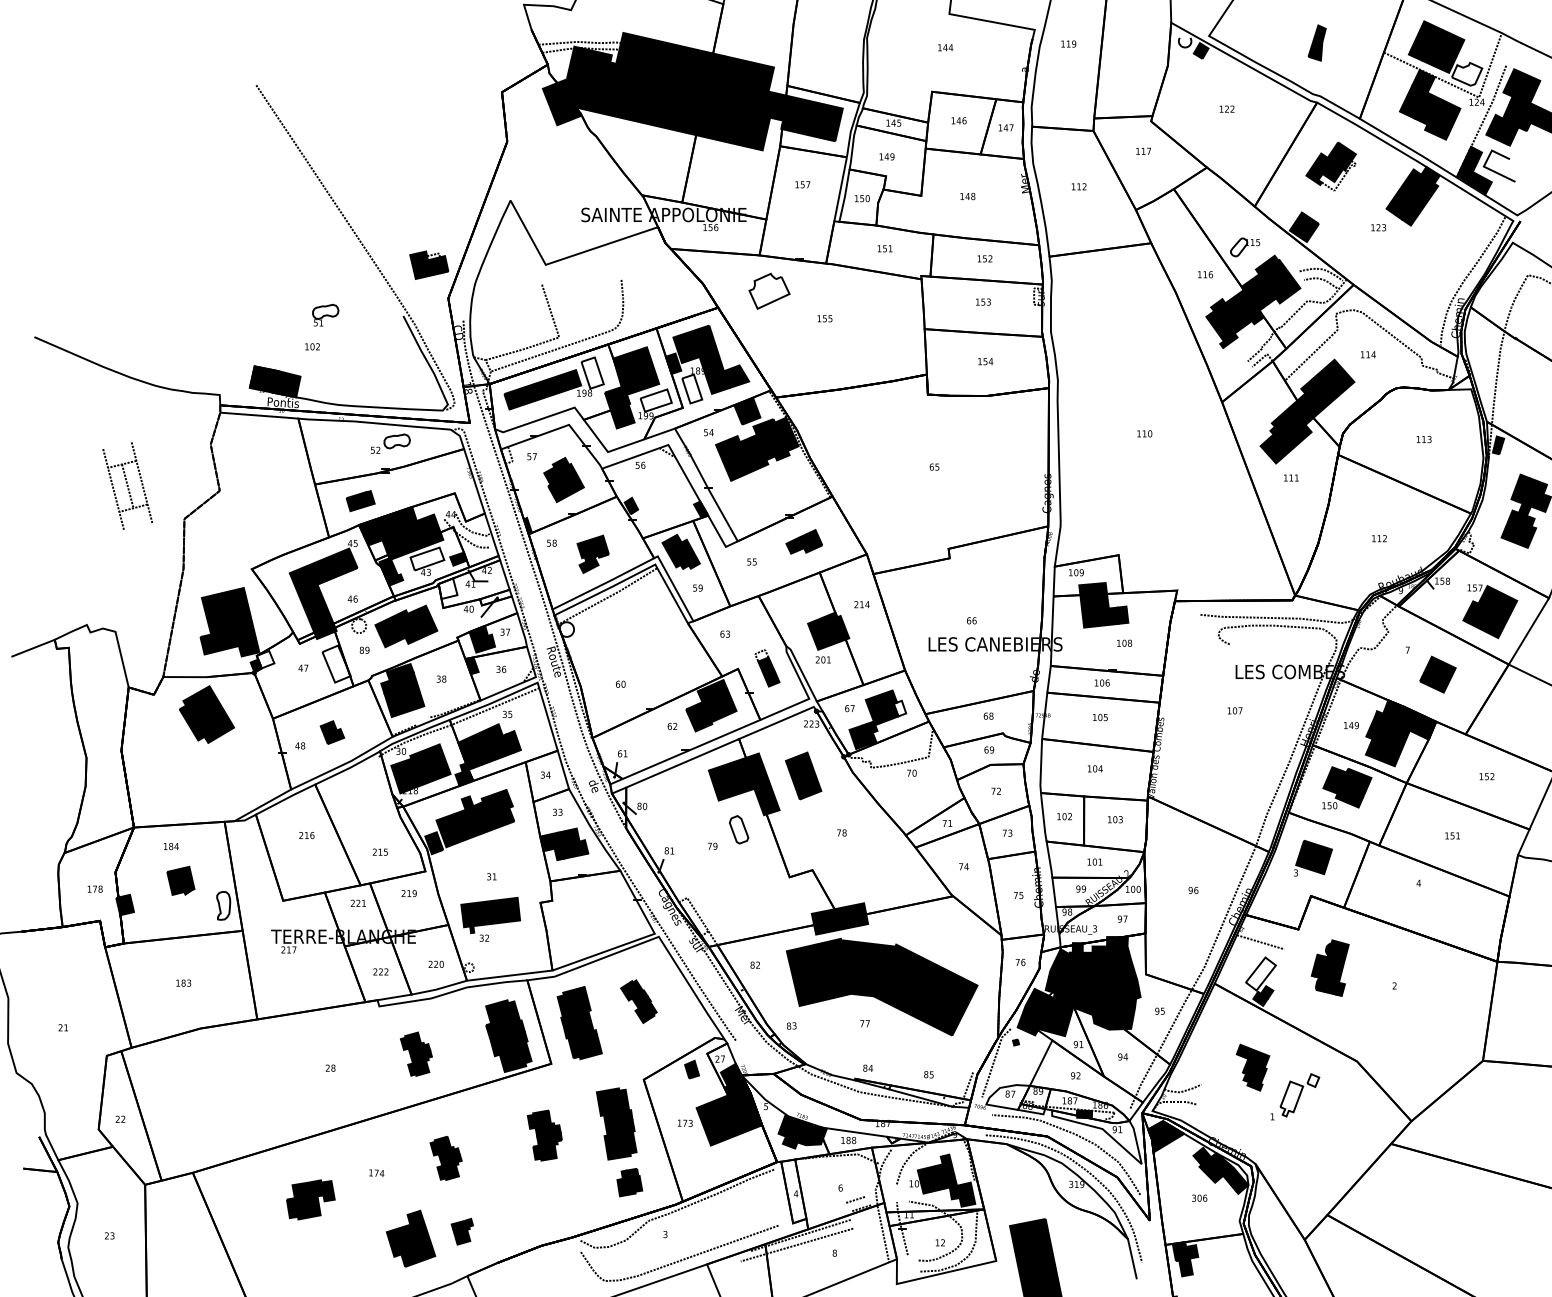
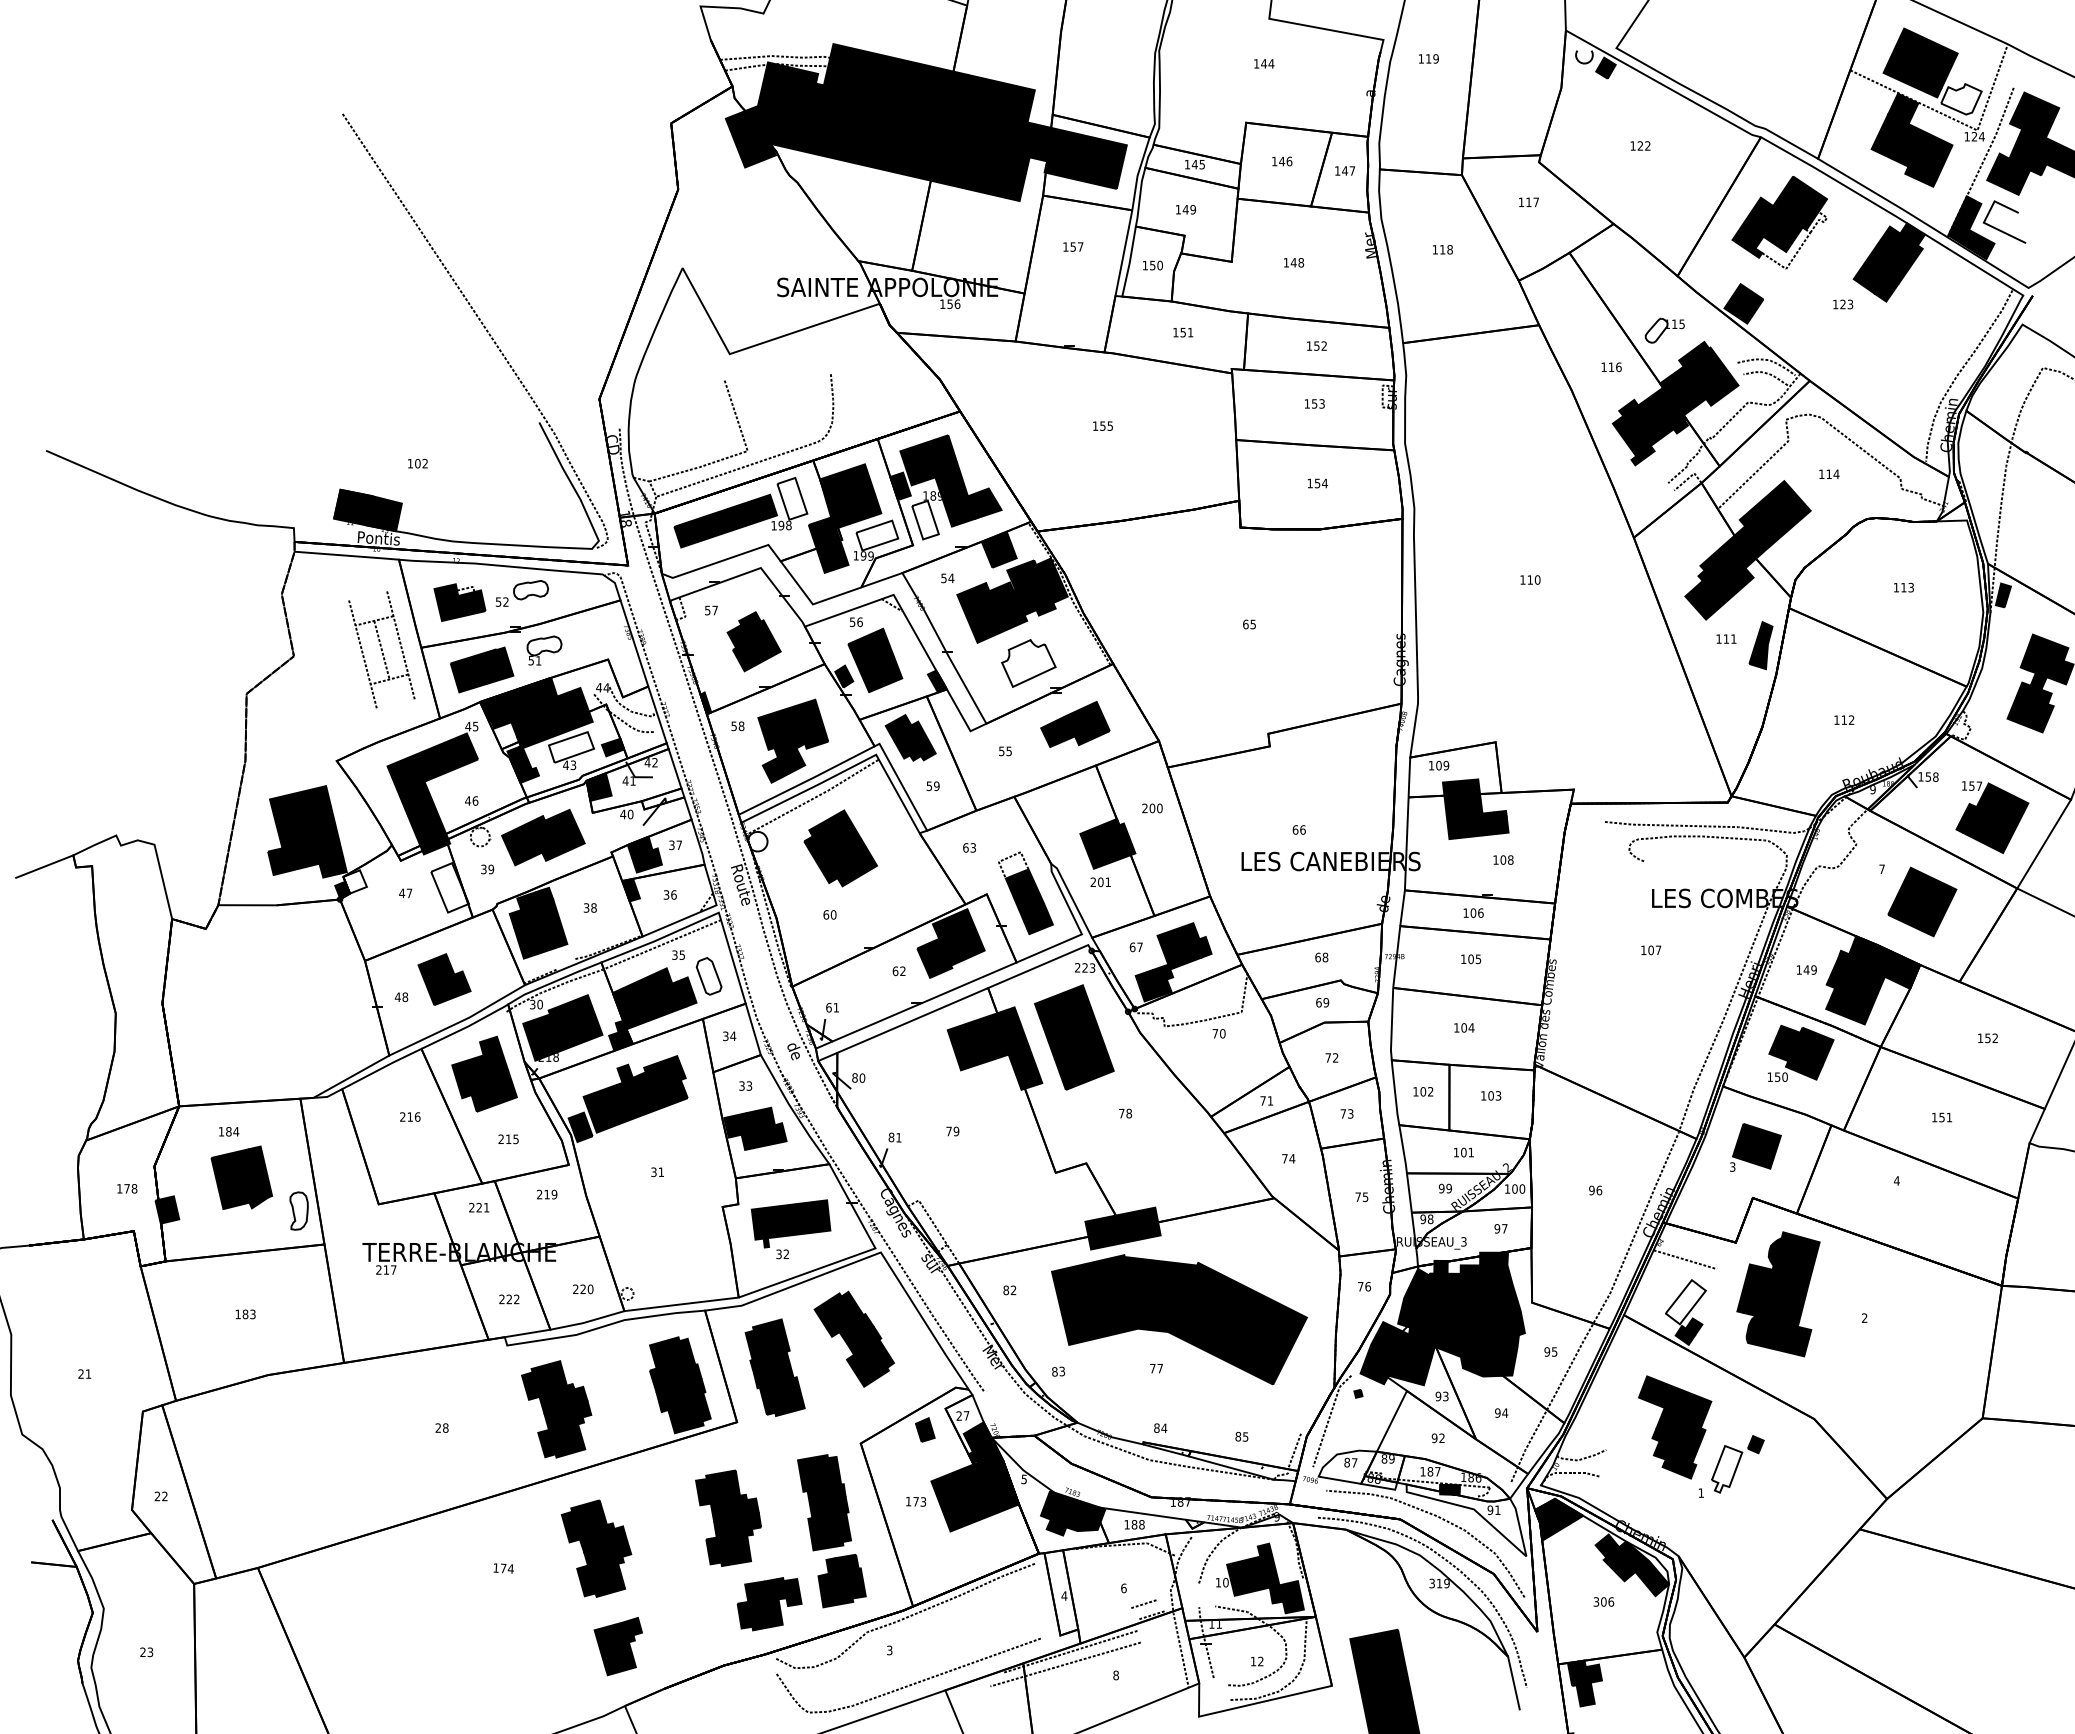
part: (1316, 42) -> (1760, 645), moved
part: (1331, 166) -> (1779, 222), size x1.43
text: (1084, 186) -> (1449, 249), 112 -> 118
part: (428, 265) -> (459, 602), moved
part: (769, 291) -> (1028, 663), moved
part: (325, 315) -> (544, 650), moved
part: (127, 485) -> (381, 649), moved
part: (654, 494) -> (875, 660), added
part: (360, 500) -> (482, 669), size x1.67
part: (804, 541) -> (1075, 724), size x1.43
part: (592, 553) -> (792, 740), size x1.67
fill: (447, 588) -> (598, 786), added
text: (864, 604) -> (1155, 808), 214 -> 200
text: (361, 650) -> (483, 869), 89 -> 39
part: (767, 668) -> (1025, 893), size x1.67
part: (1437, 674) -> (1922, 901), size x1.43
fill: (899, 707) -> (1202, 946), added
part: (206, 714) -> (840, 848), moved
part: (332, 732) -> (444, 979), size x1.67
part: (803, 776) -> (1074, 1037), size x1.67
part: (738, 829) -> (708, 976), moved
part: (180, 880) -> (241, 1177), size x1.67
part: (490, 919) -> (790, 1229), moved
part: (1330, 968) -> (1778, 1294), size x1.67
part: (638, 1001) -> (853, 1338), size x1.67
text: (1081, 1044) -> (1445, 1396), 91 -> 93
part: (416, 1054) -> (556, 1409), size x1.67
part: (1253, 1067) -> (1675, 1427), size x1.67
fill: (1313, 1080) -> (1755, 1444), added
part: (544, 1135) -> (728, 1517), size x1.43
part: (446, 1158) -> (596, 1548), size x1.67
part: (629, 1182) -> (841, 1580), size x1.43
part: (310, 1200) -> (769, 1604), moved
part: (461, 1231) -> (617, 1646), size x1.67
part: (410, 1238) -> (484, 1073), moved

